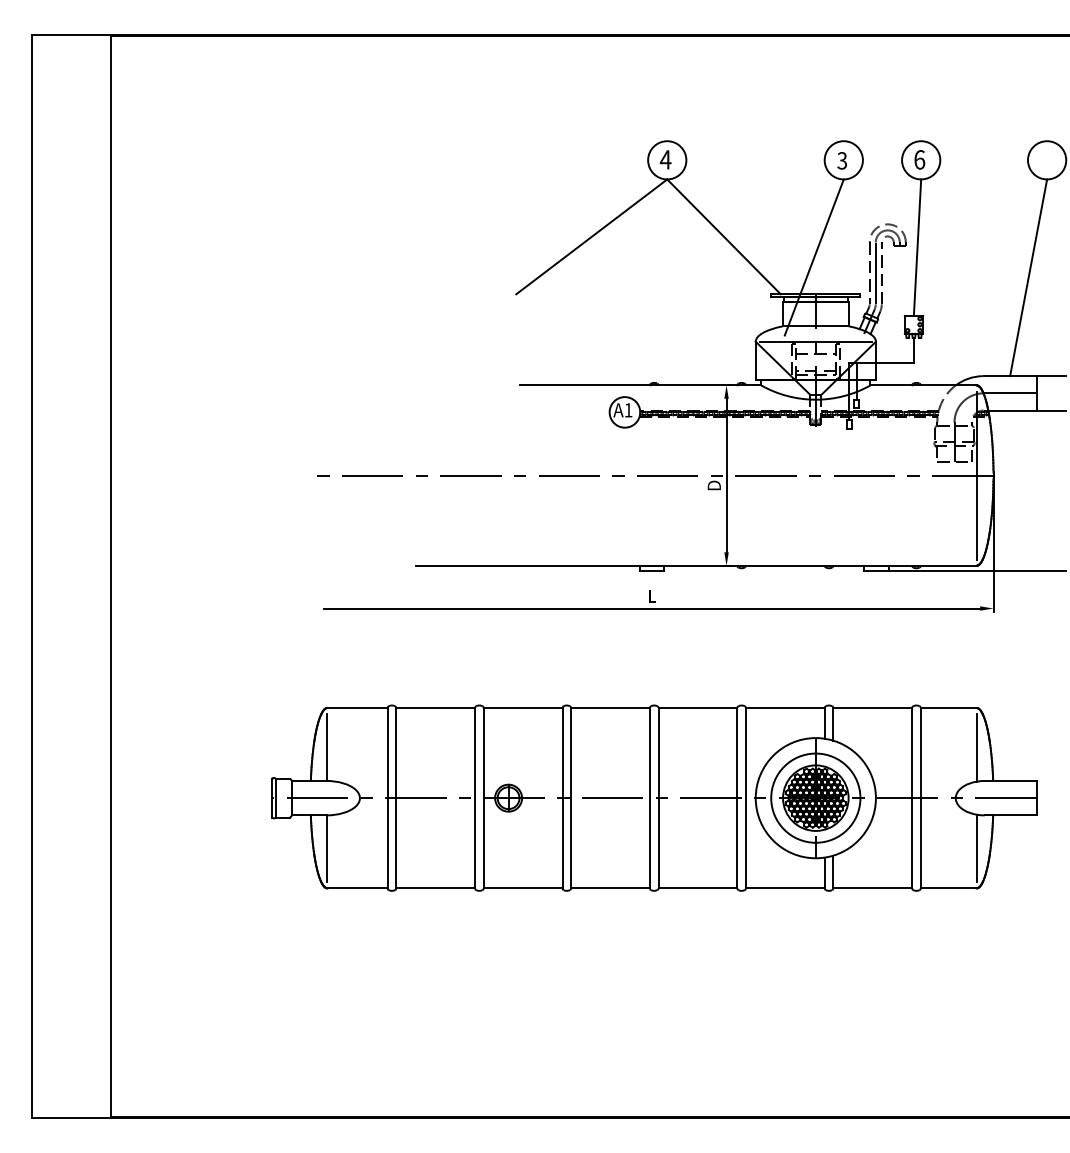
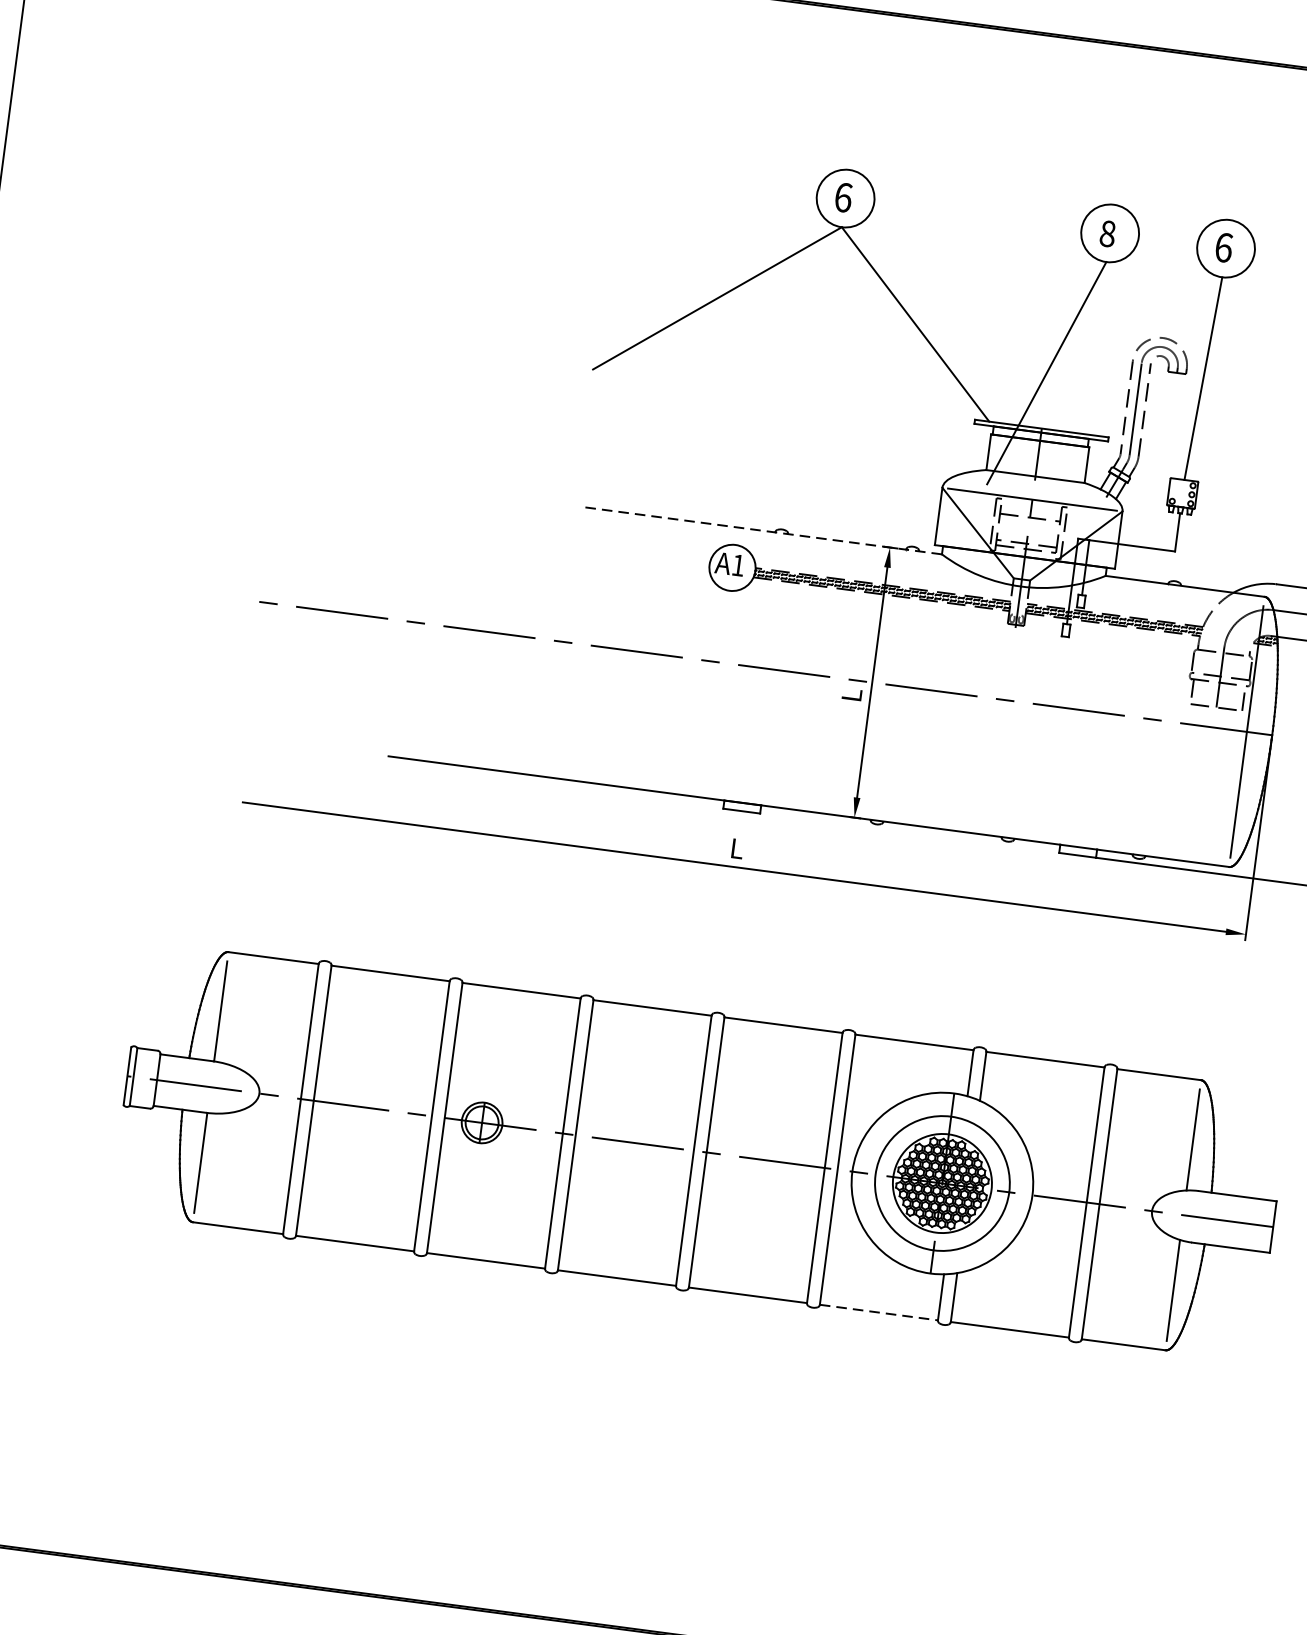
text: (665, 159) -> (843, 197), 4 -> 6
text: (842, 160) -> (1108, 233), 3 -> 8
line: (640, 385) -> (761, 530), solid -> dashed
text: (713, 485) -> (850, 694), D -> L
line: (785, 888) -> (879, 1312), solid -> dashed

